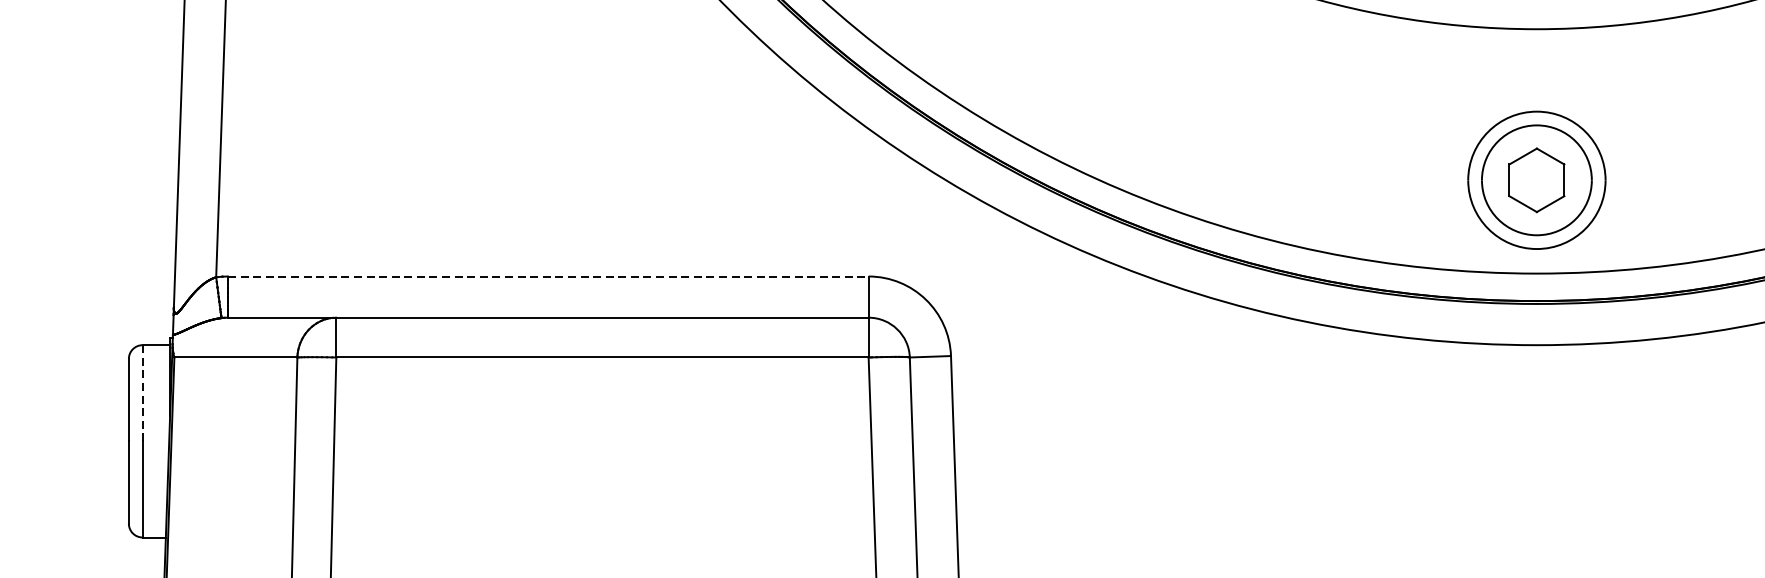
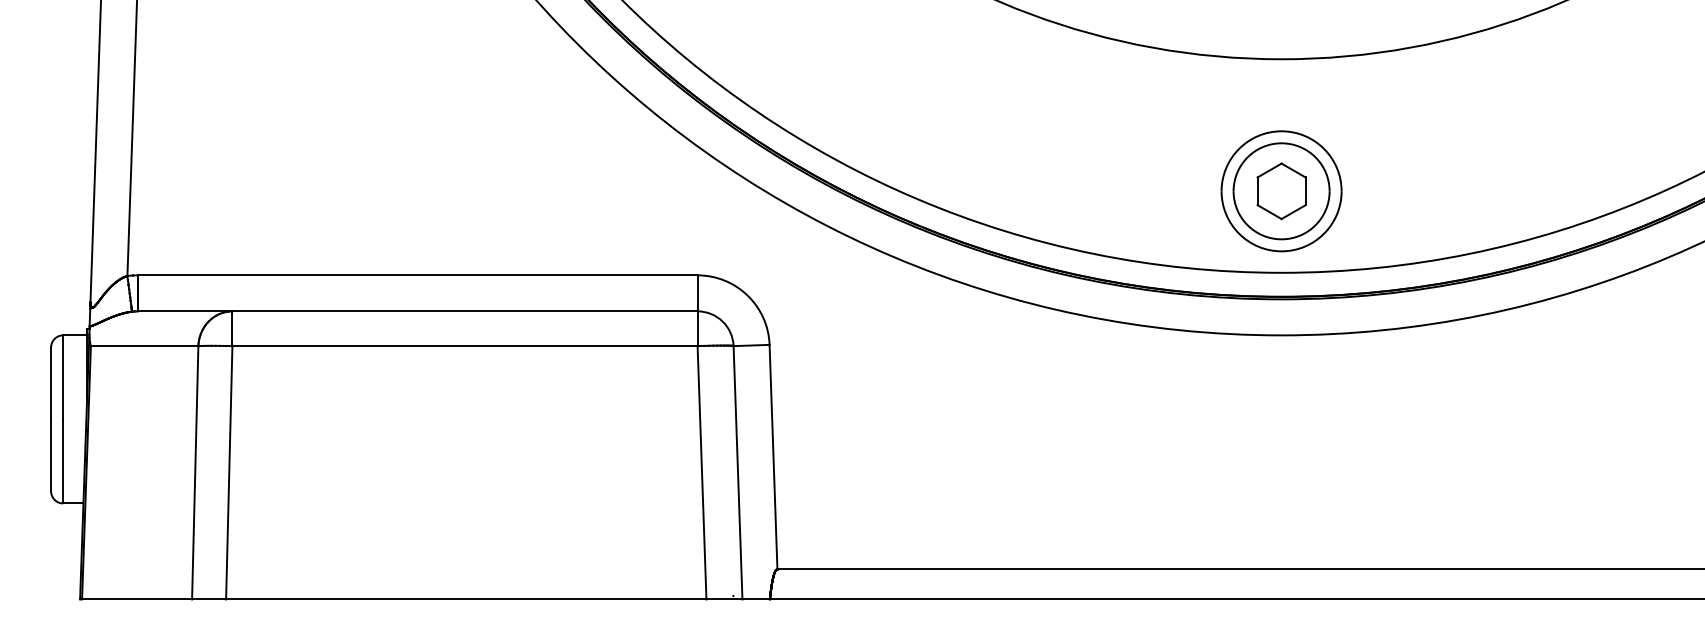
line: (548, 276) -> (417, 275), dashed -> solid
line: (143, 393) -> (63, 377), dashed -> solid

